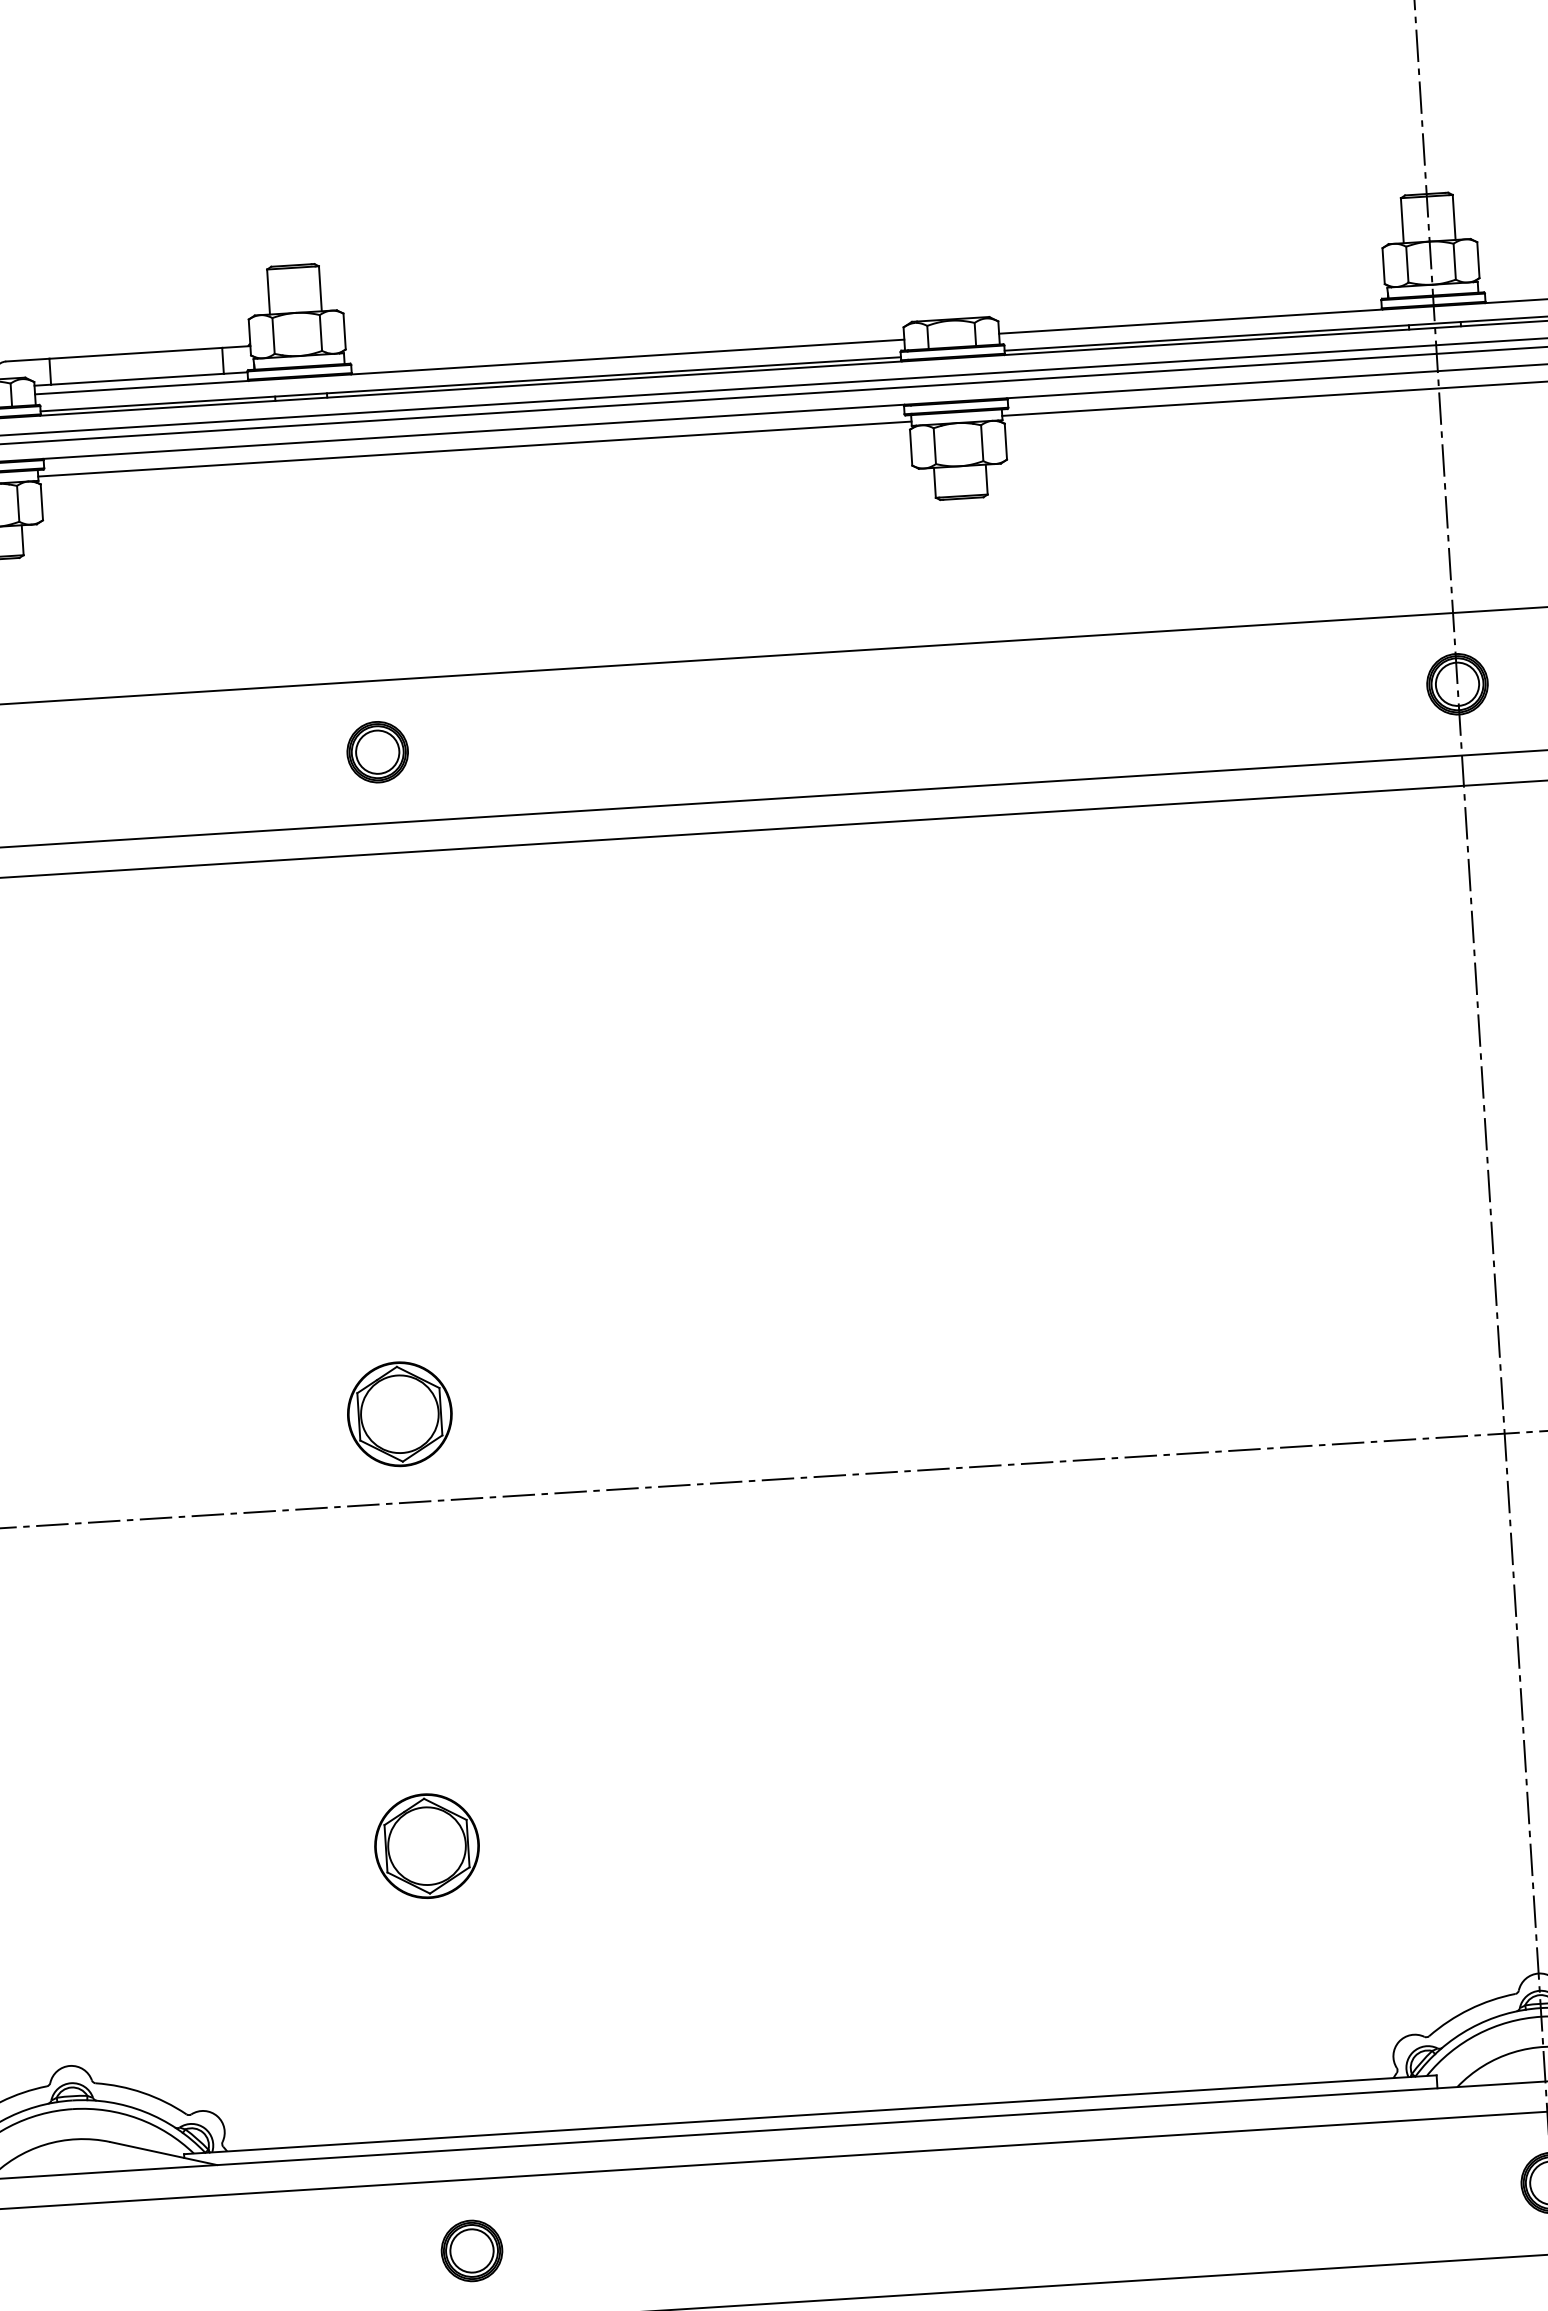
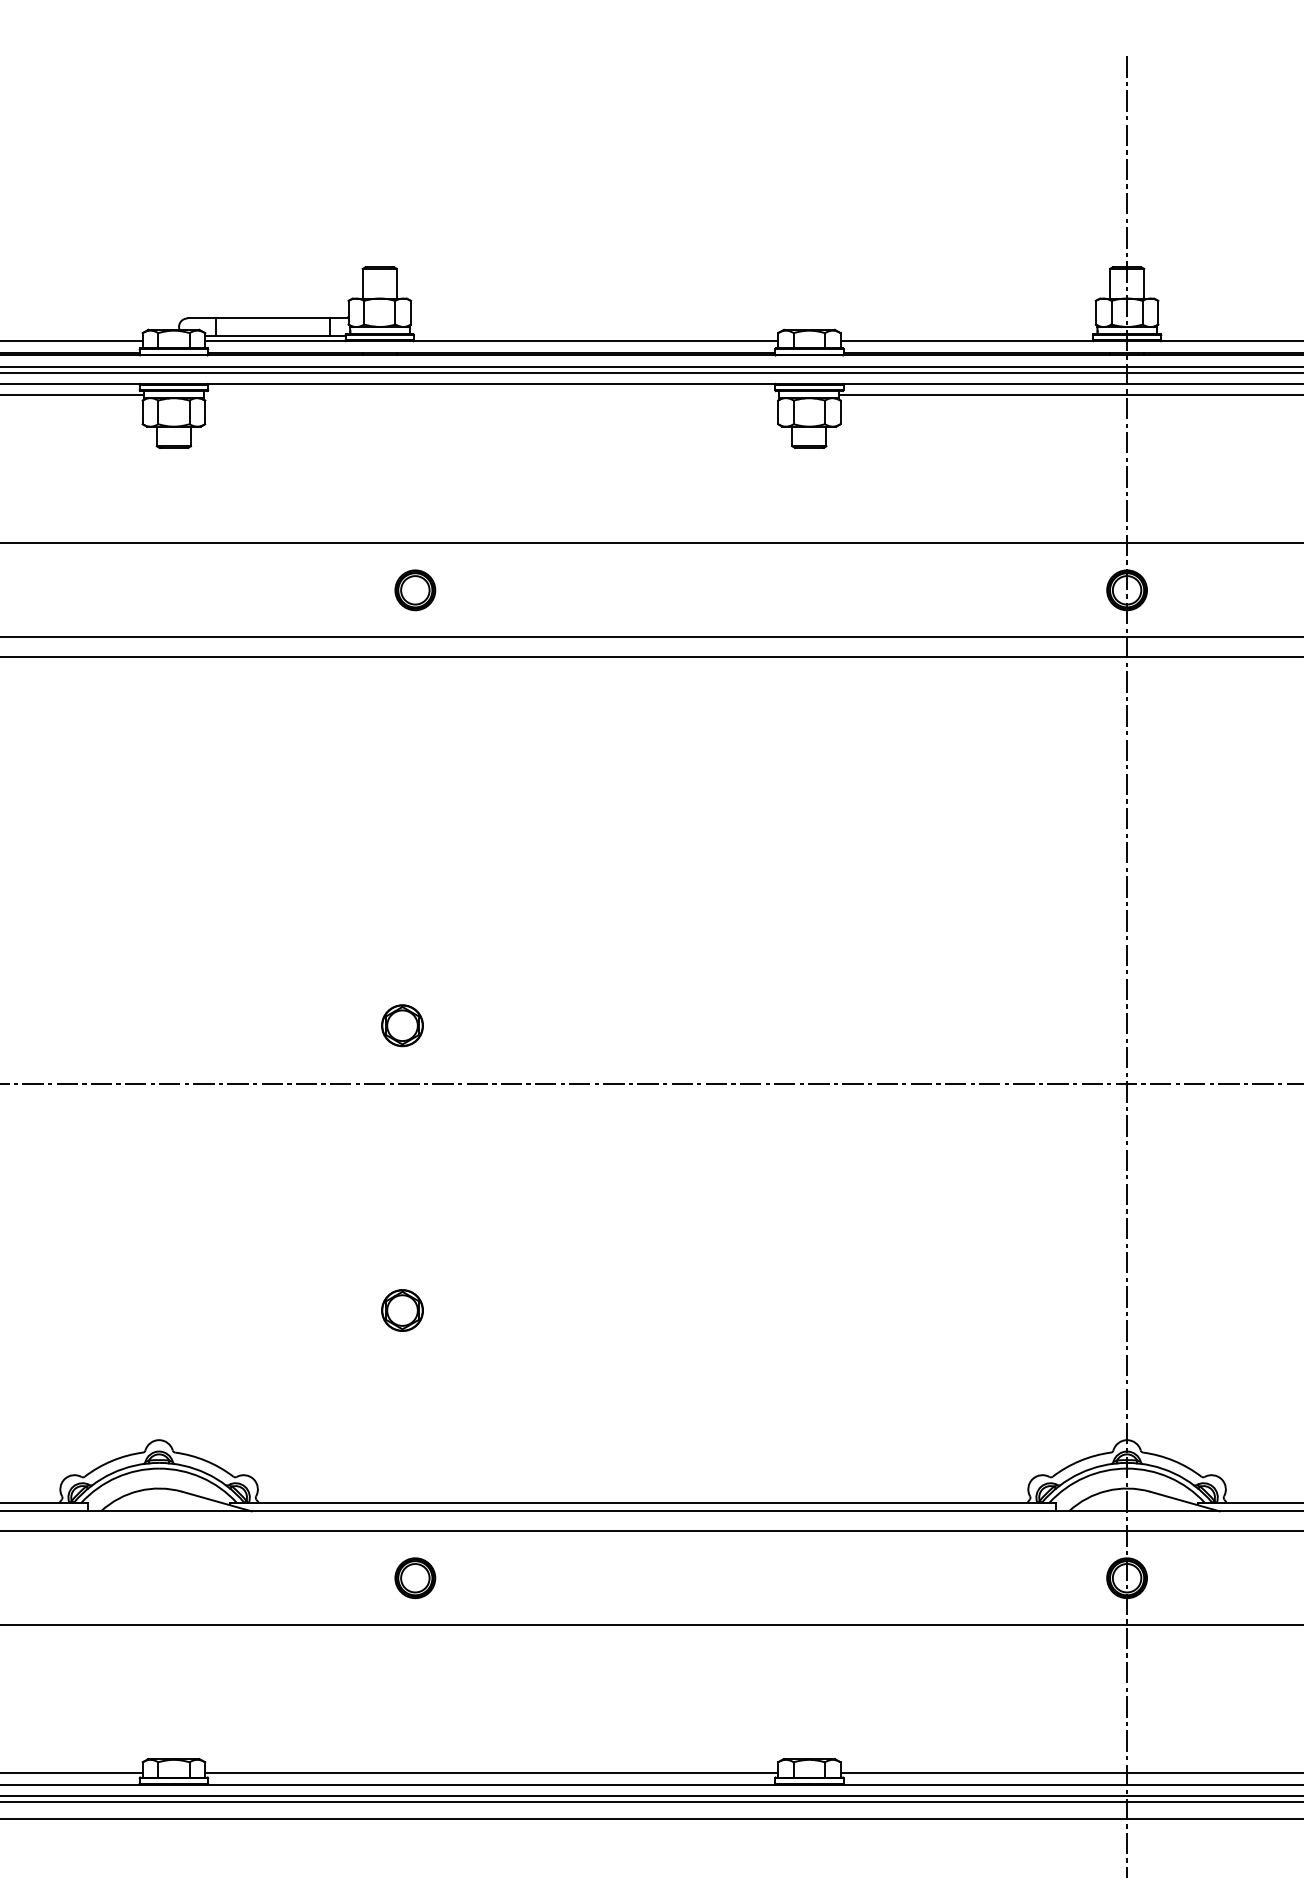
line: (474, 449) -> (491, 395), removed
part: (399, 1413) -> (402, 1025), size x0.6
part: (426, 1846) -> (402, 1310), size x0.6

